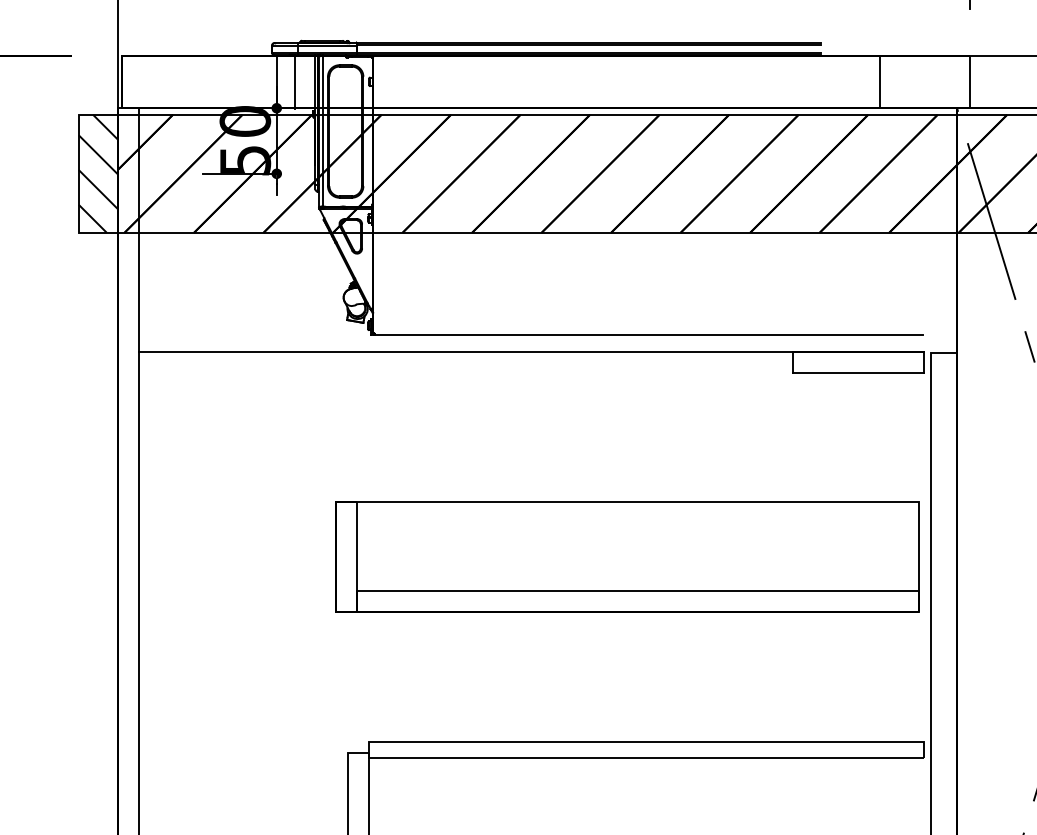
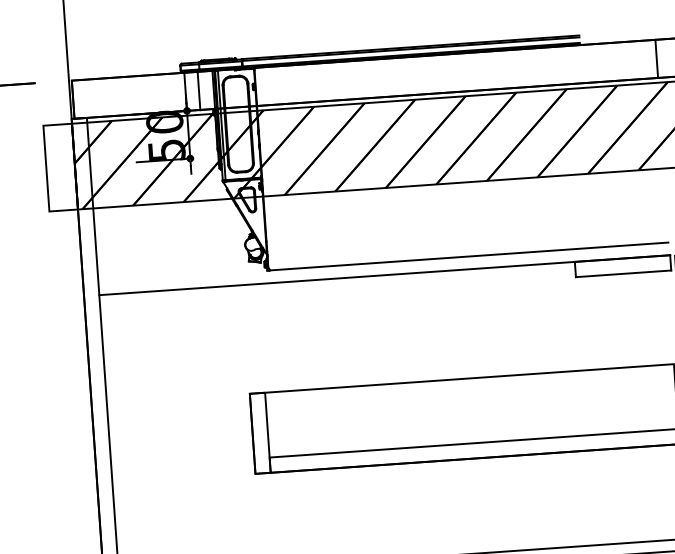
line: (879, 81) -> (656, 58), moved
hatch: (98, 173) -> (60, 167), removed

